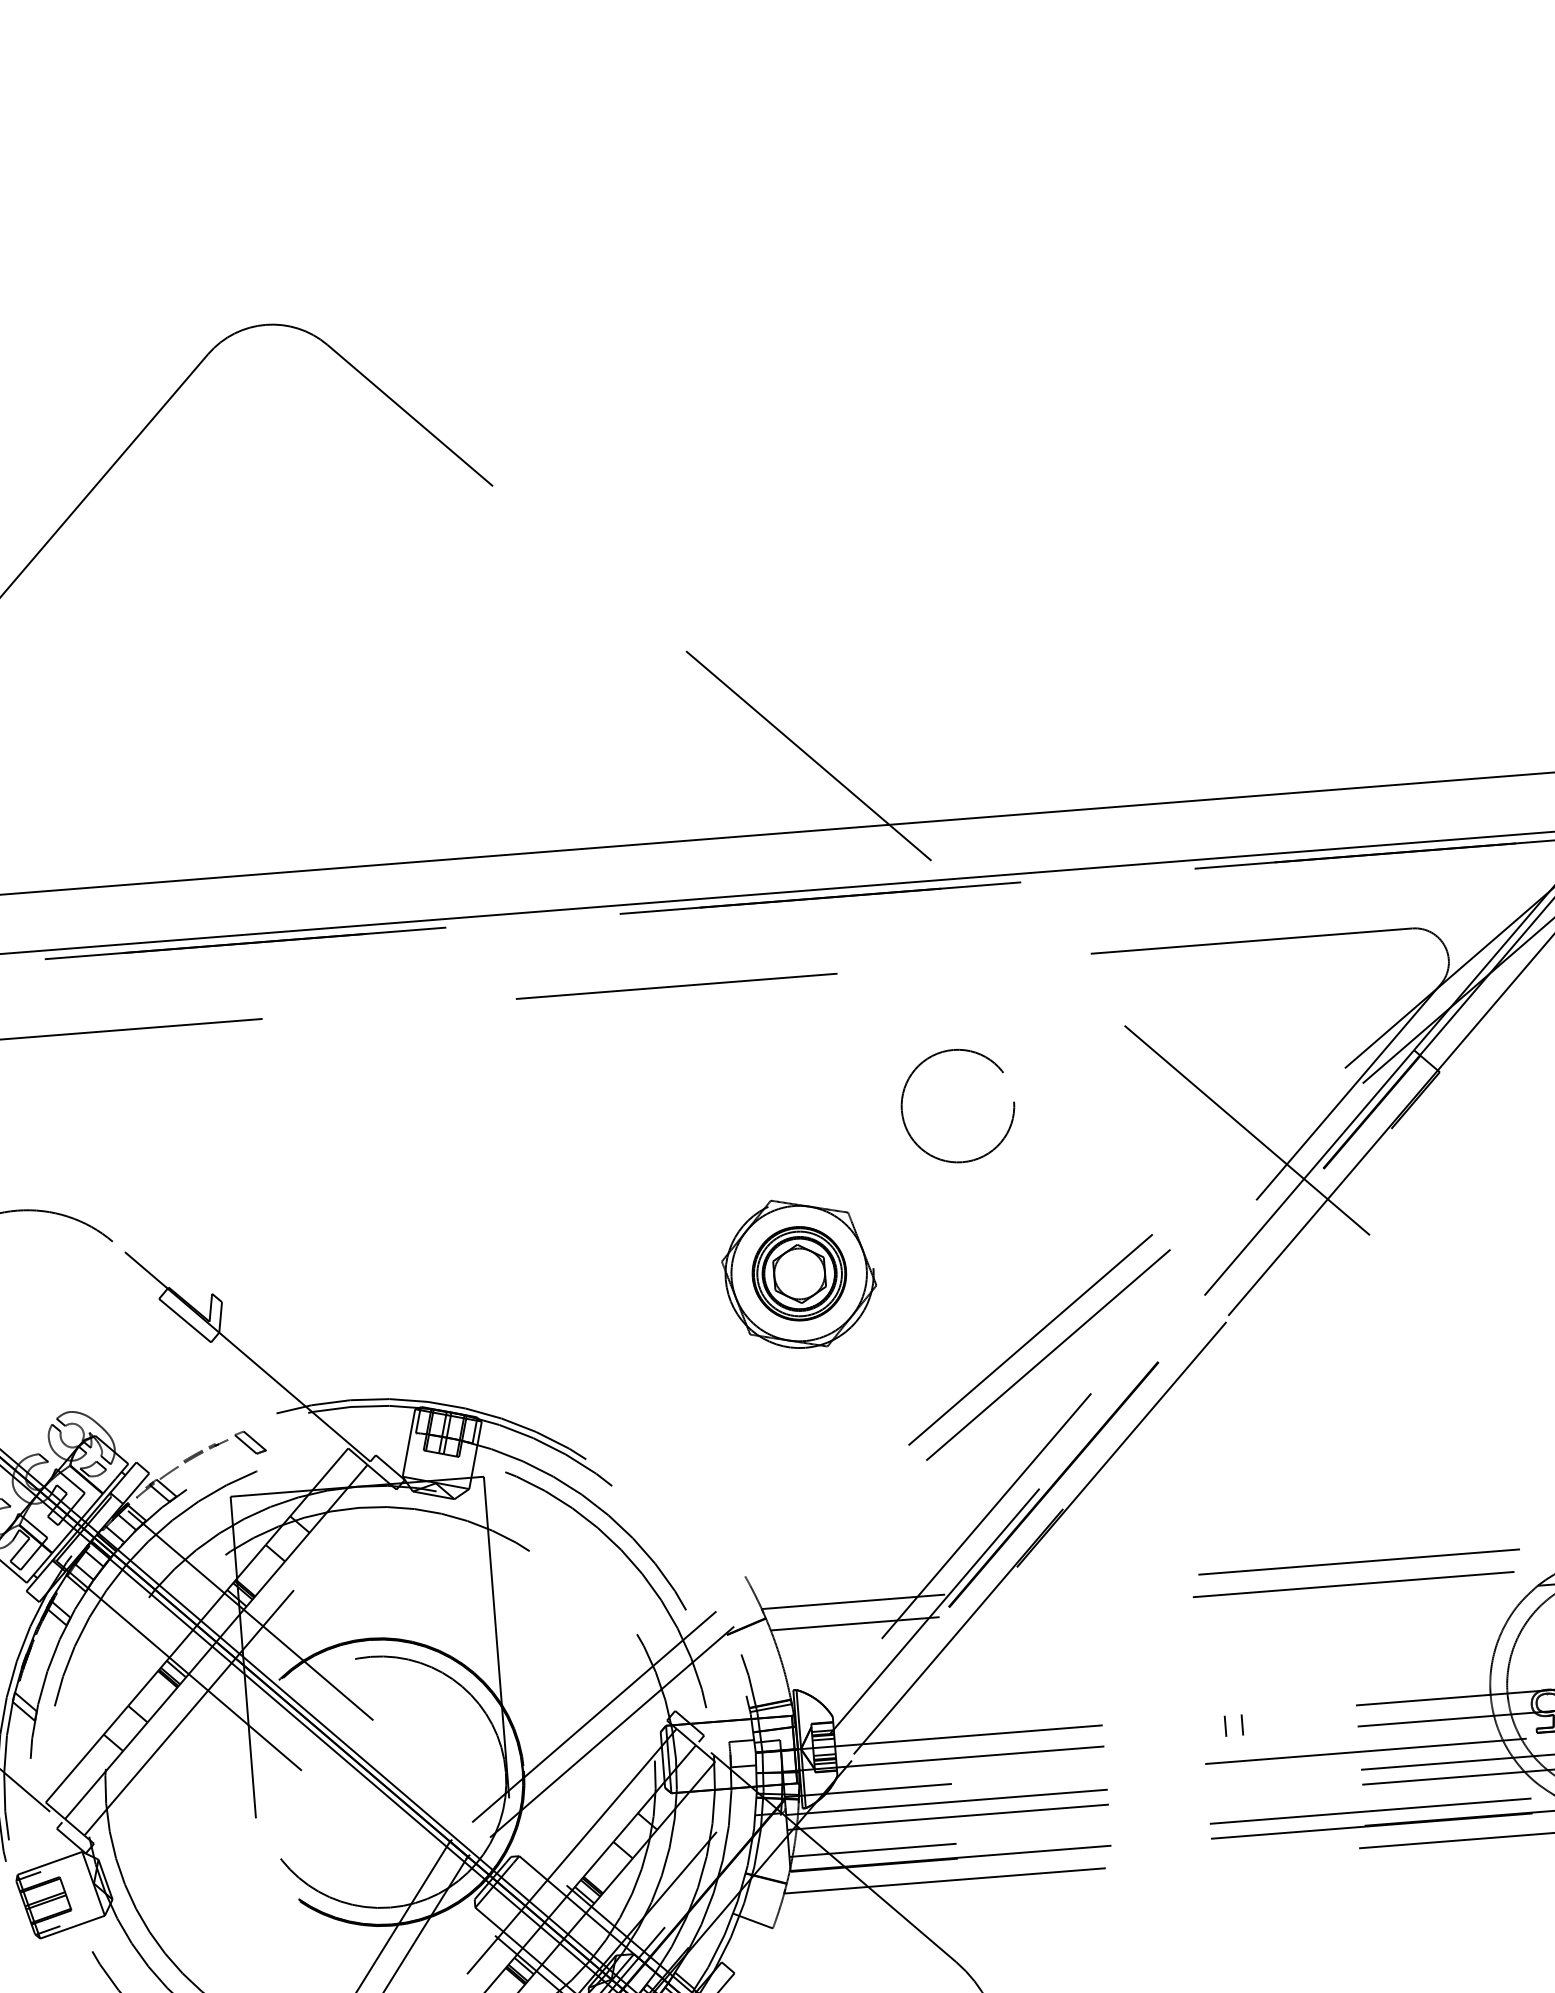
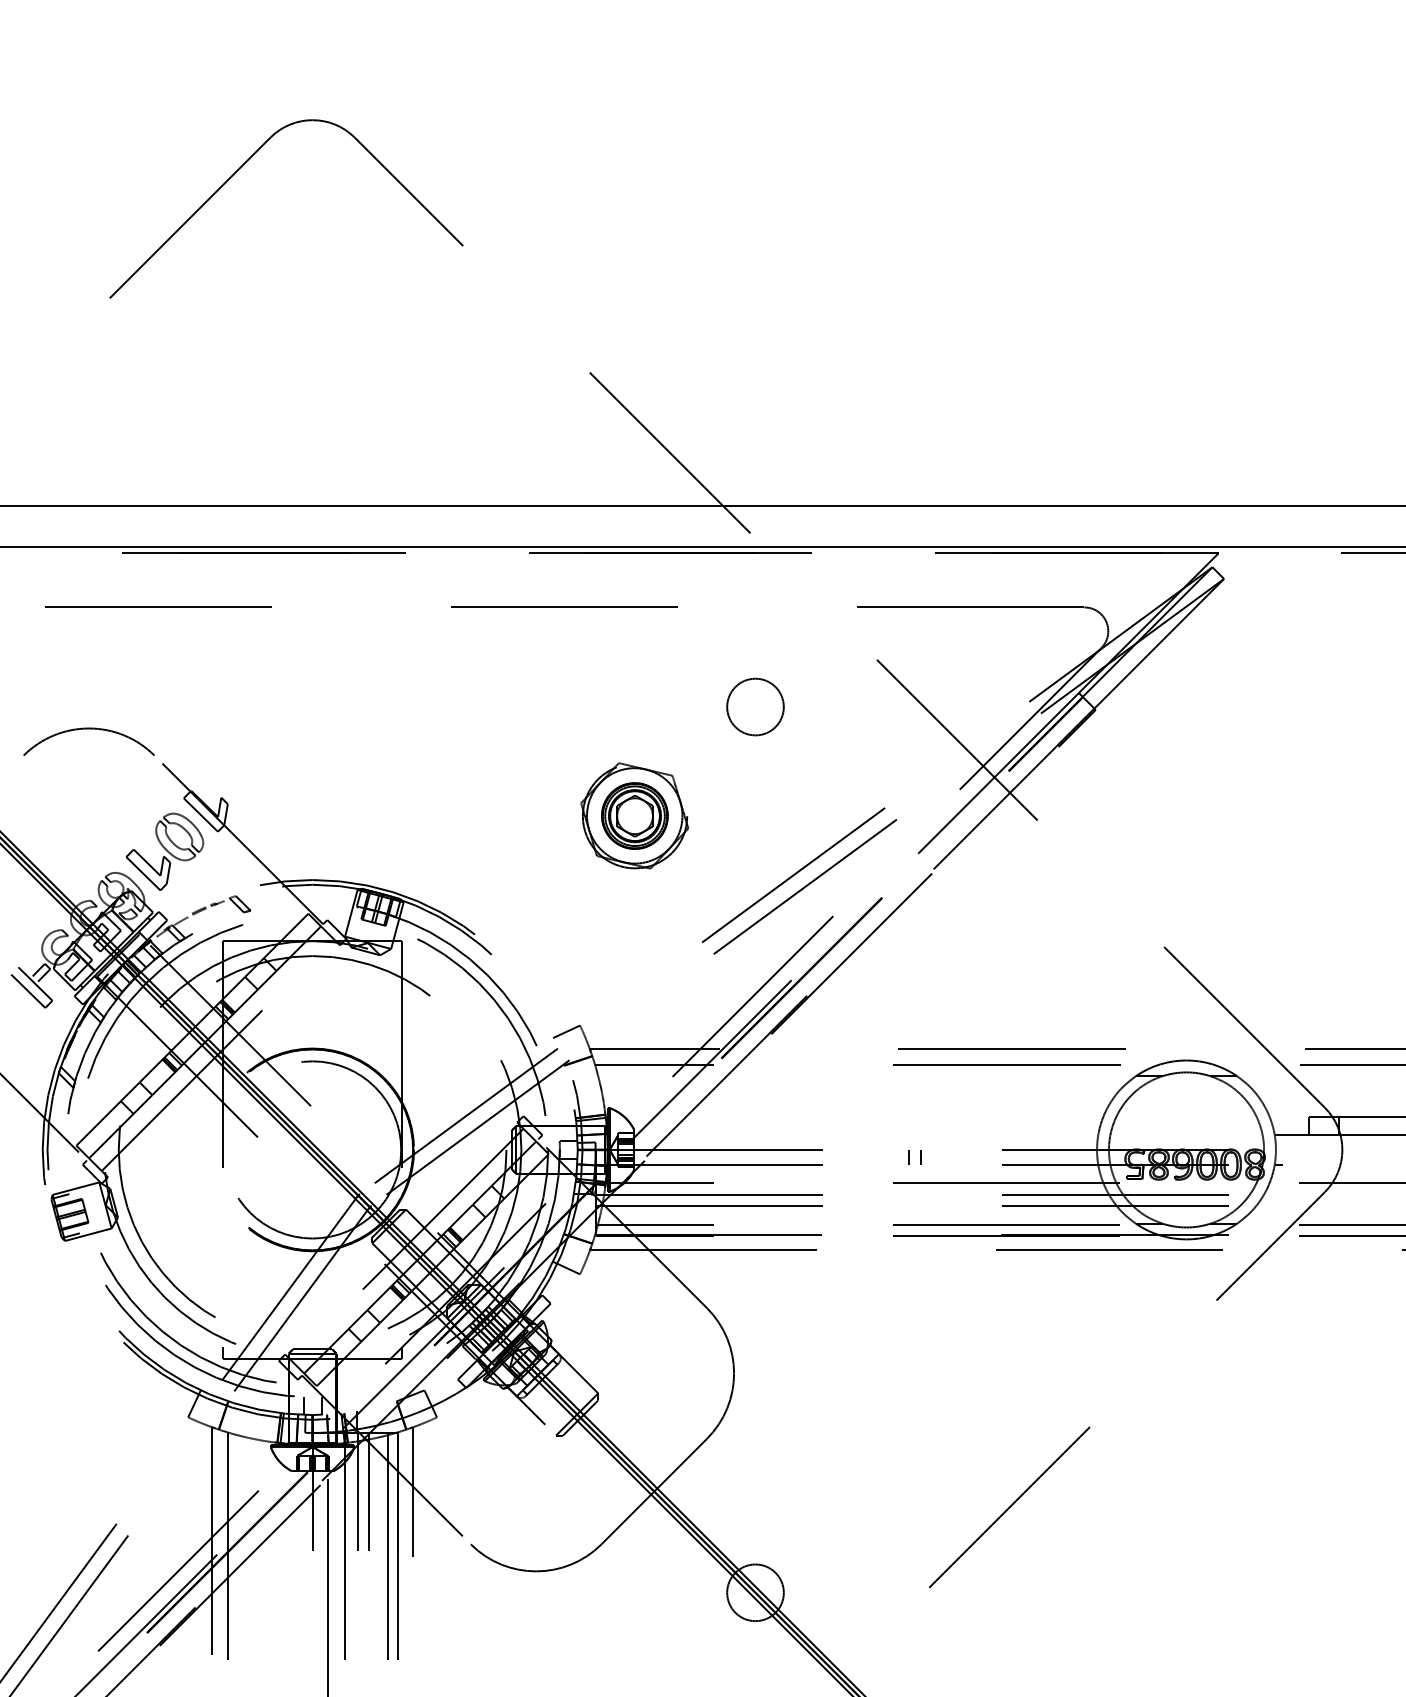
circle: (957, 1105) -> (755, 706), size x0.71
part: (139, 1376) -> (165, 851), added
line: (726, 1586) -> (566, 1031), added

